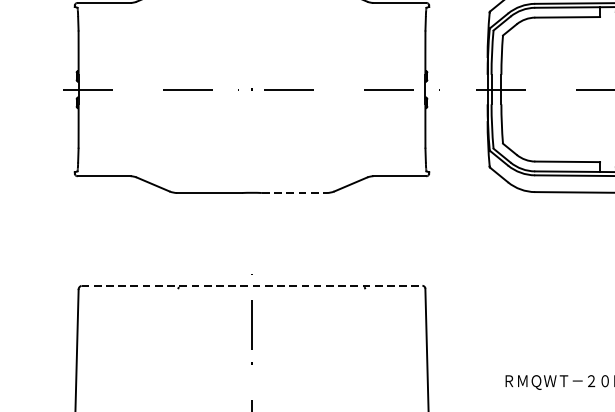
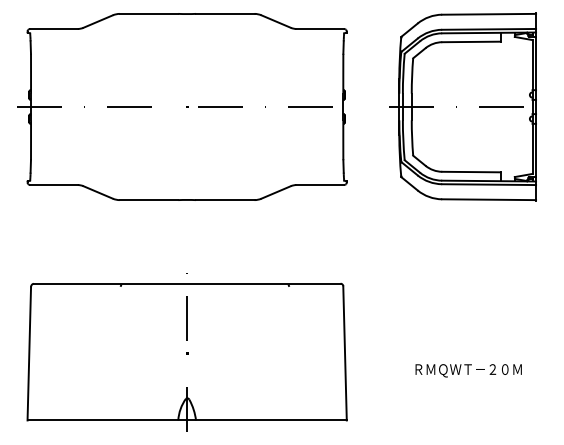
line: (294, 193) -> (225, 200), dashed -> solid
line: (252, 285) -> (187, 283), dashed -> solid

